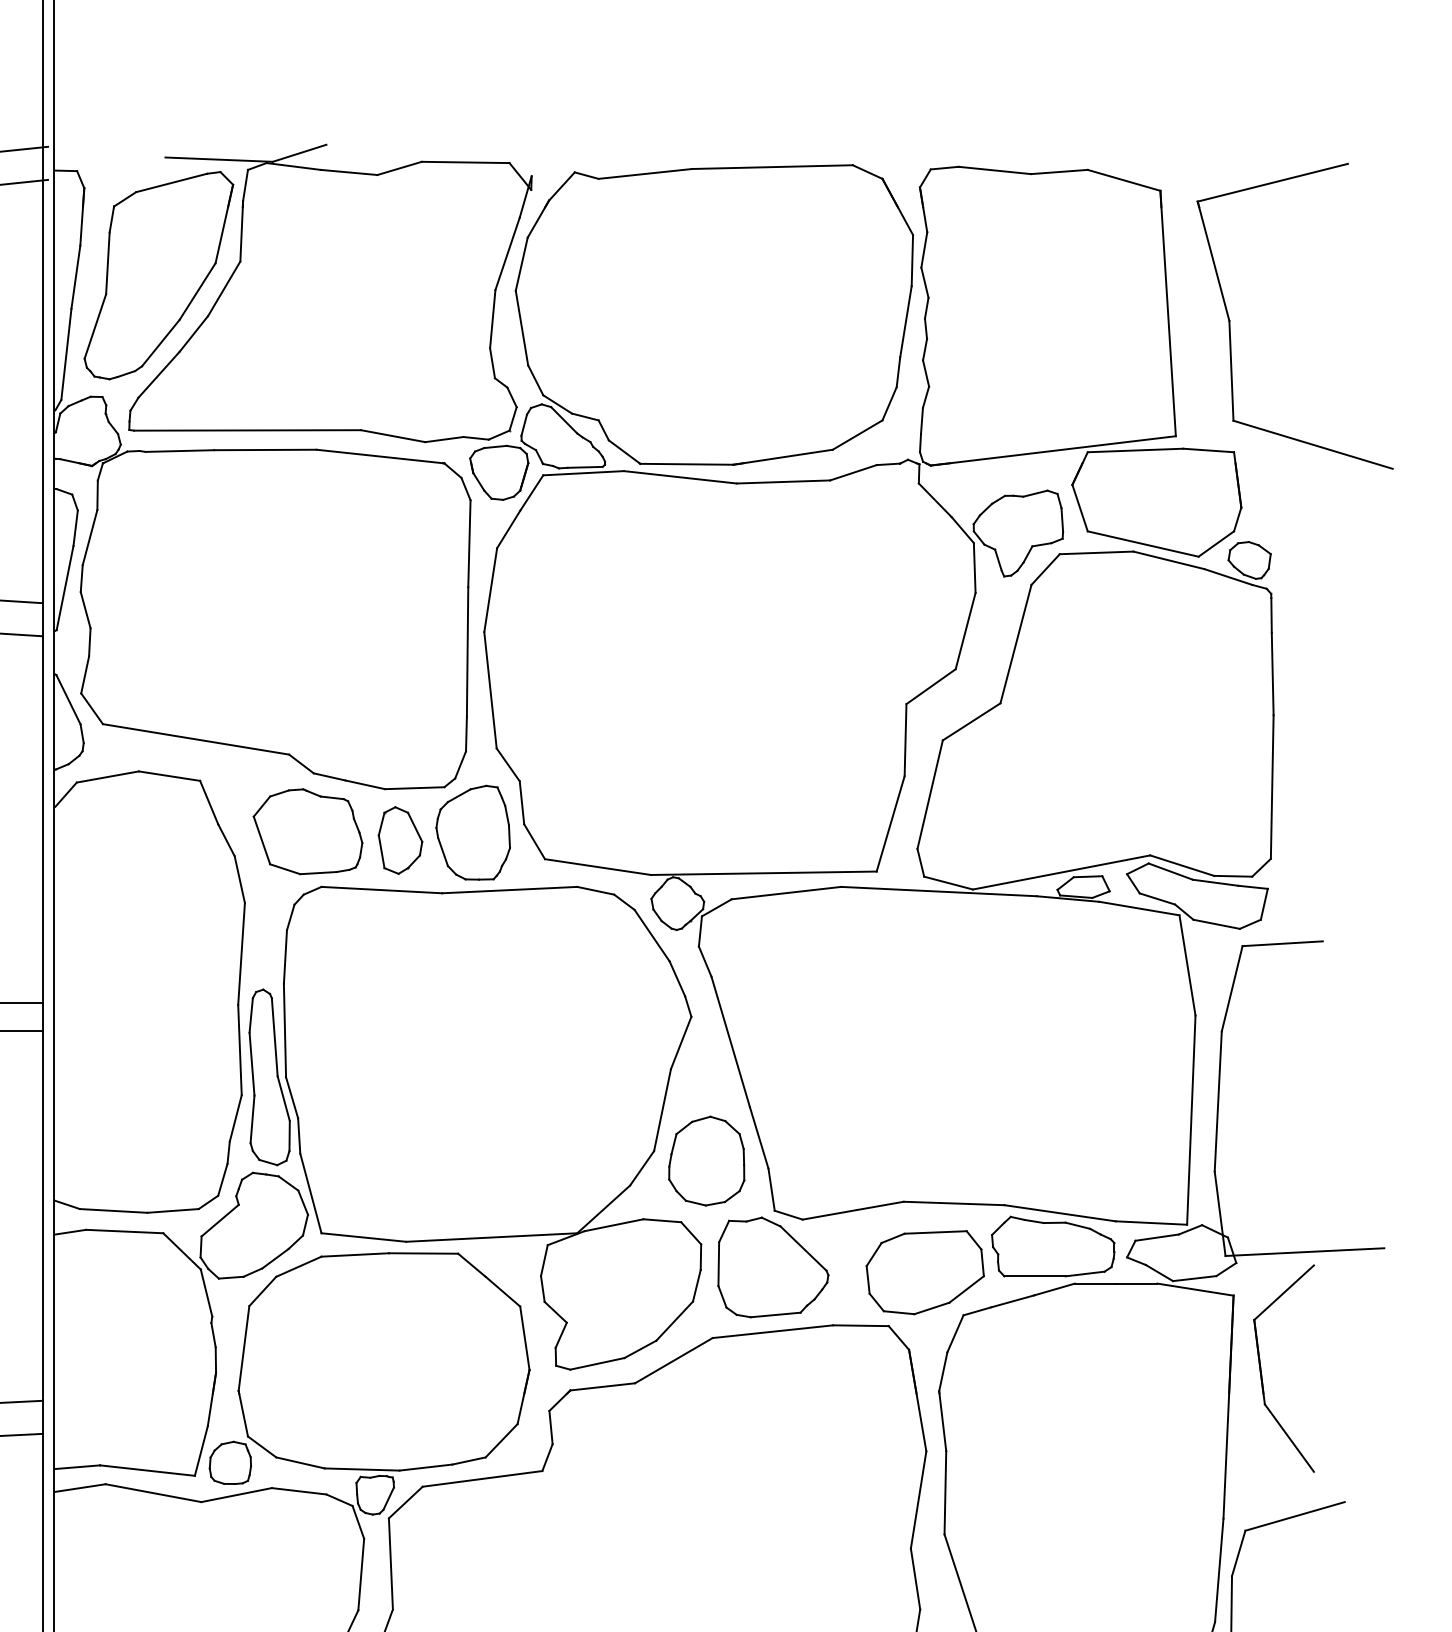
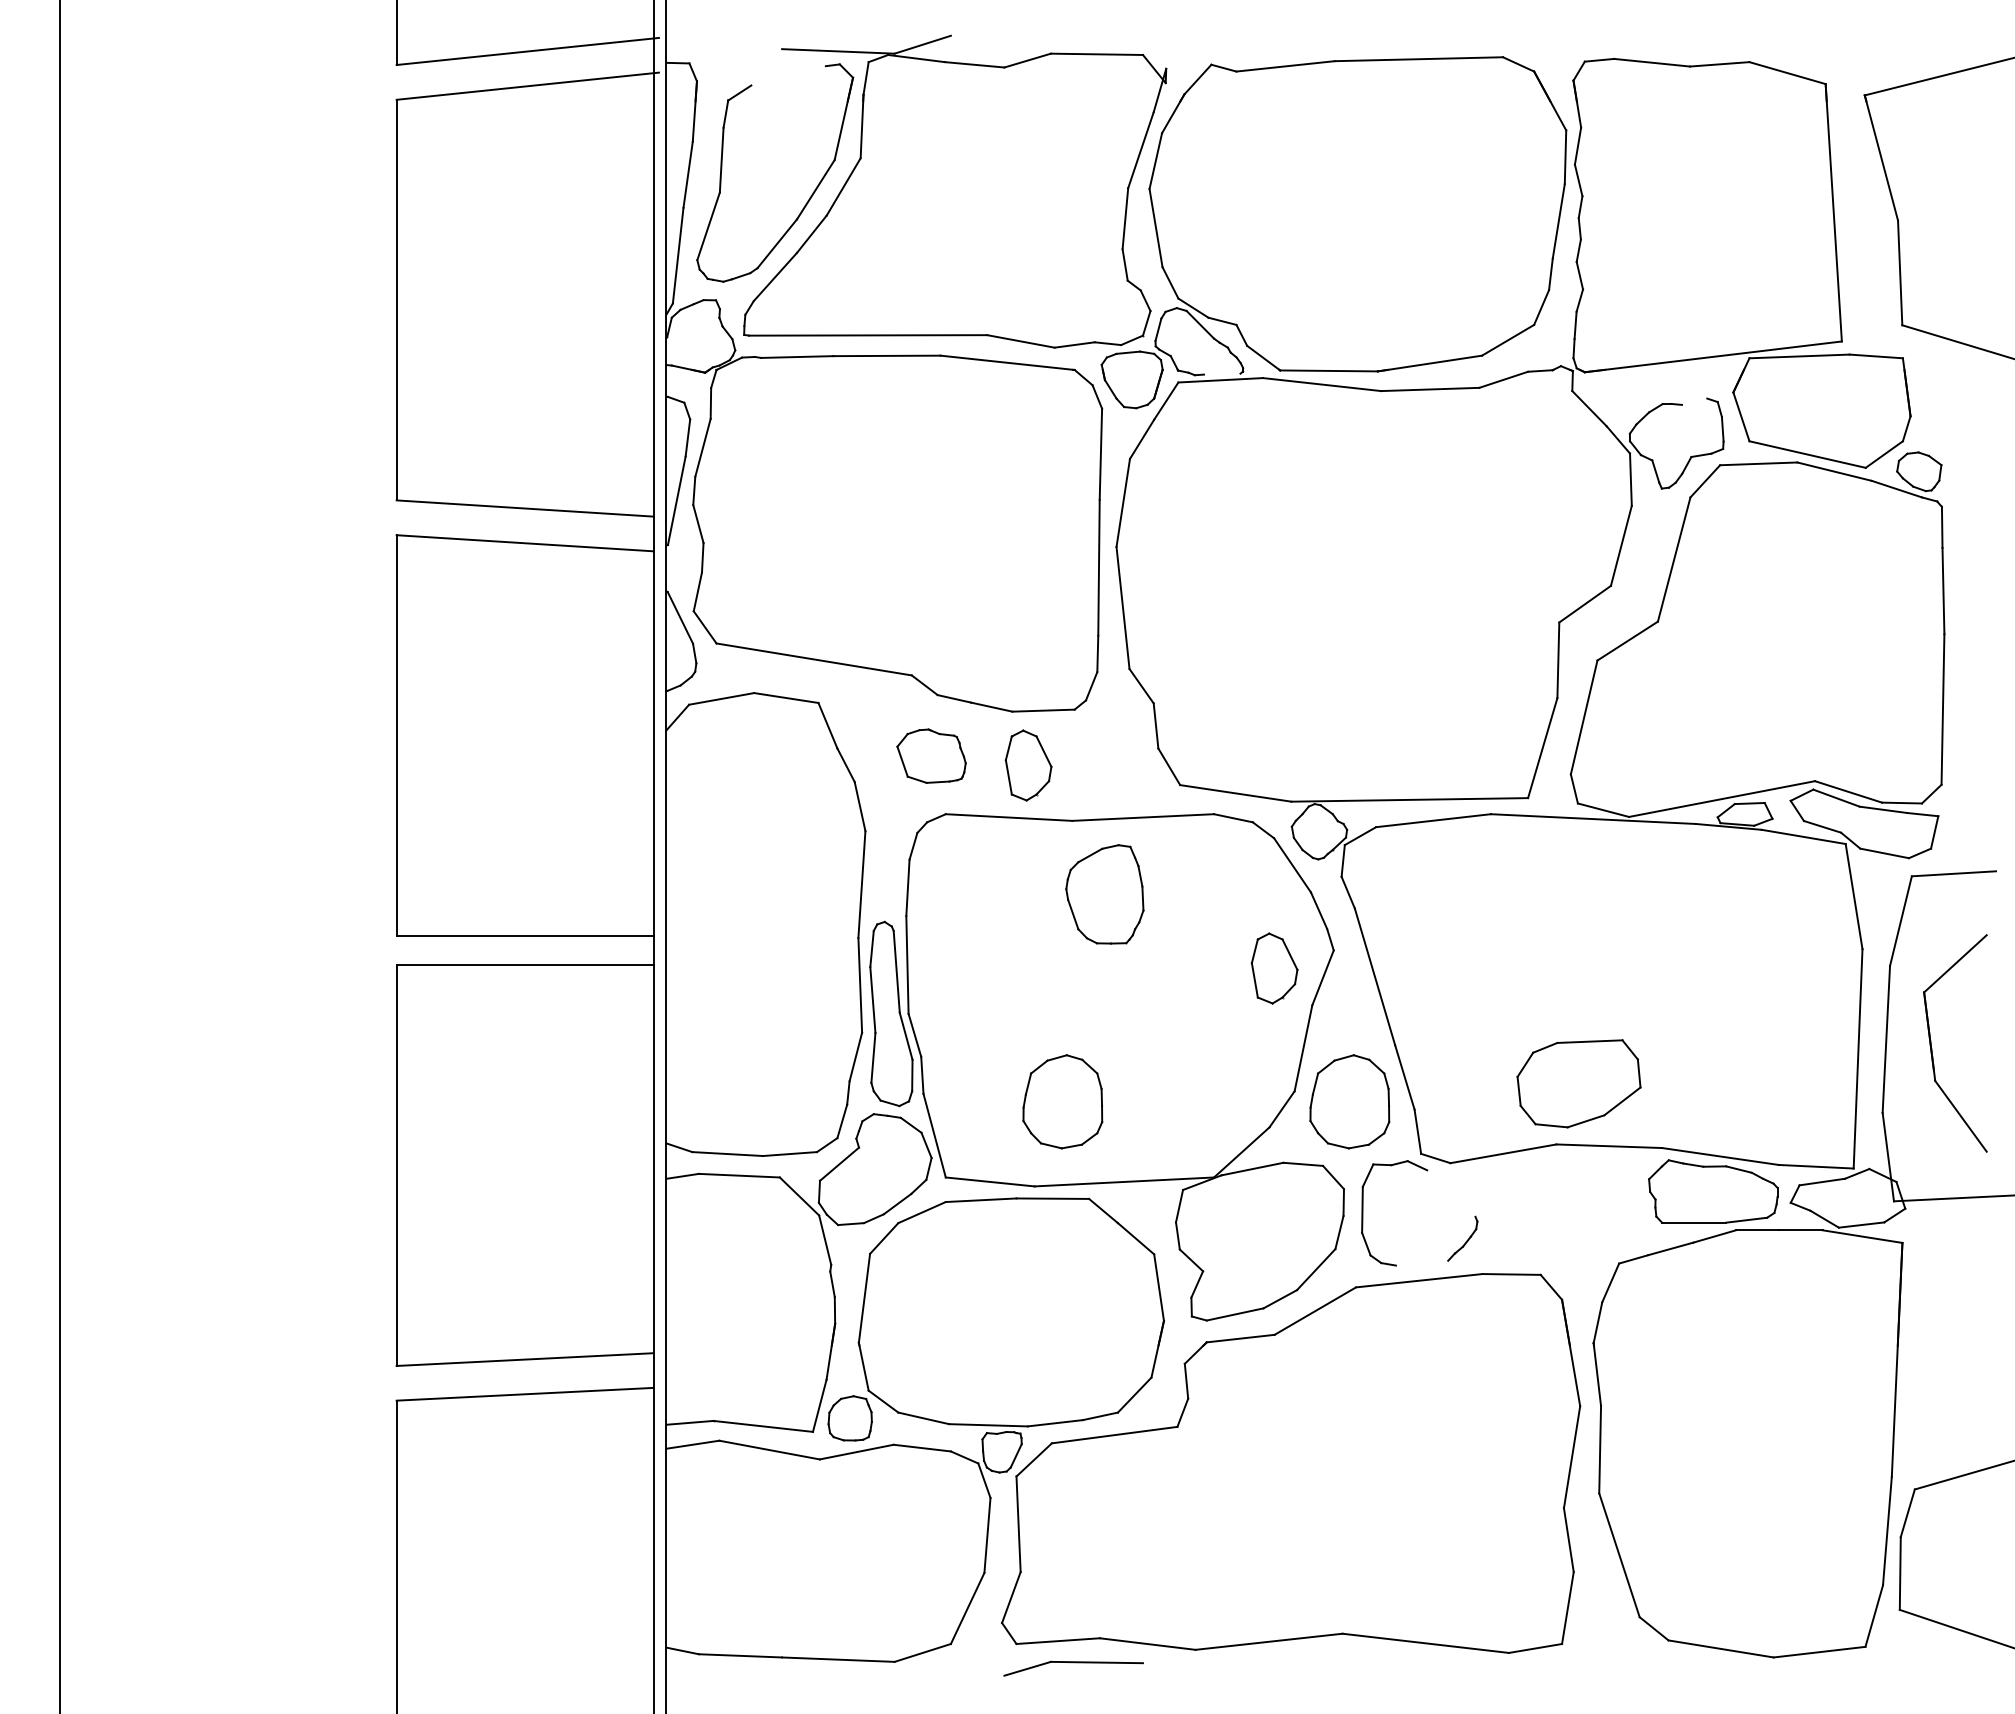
line: (171, 182) -> (788, 75), removed
line: (585, 466) -> (1222, 373), removed
line: (1035, 493) -> (1694, 401), removed
part: (307, 830) -> (931, 755), size x0.6
part: (472, 832) -> (1104, 894), moved
part: (634, 1034) -> (1274, 968), added
part: (432, 1160) -> (1062, 1101), added
line: (803, 1248) -> (1451, 1193), removed
part: (924, 1272) -> (1578, 1083), moved
line: (775, 1314) -> (1421, 1262), removed
part: (1262, 1373) -> (1932, 1048), moved

